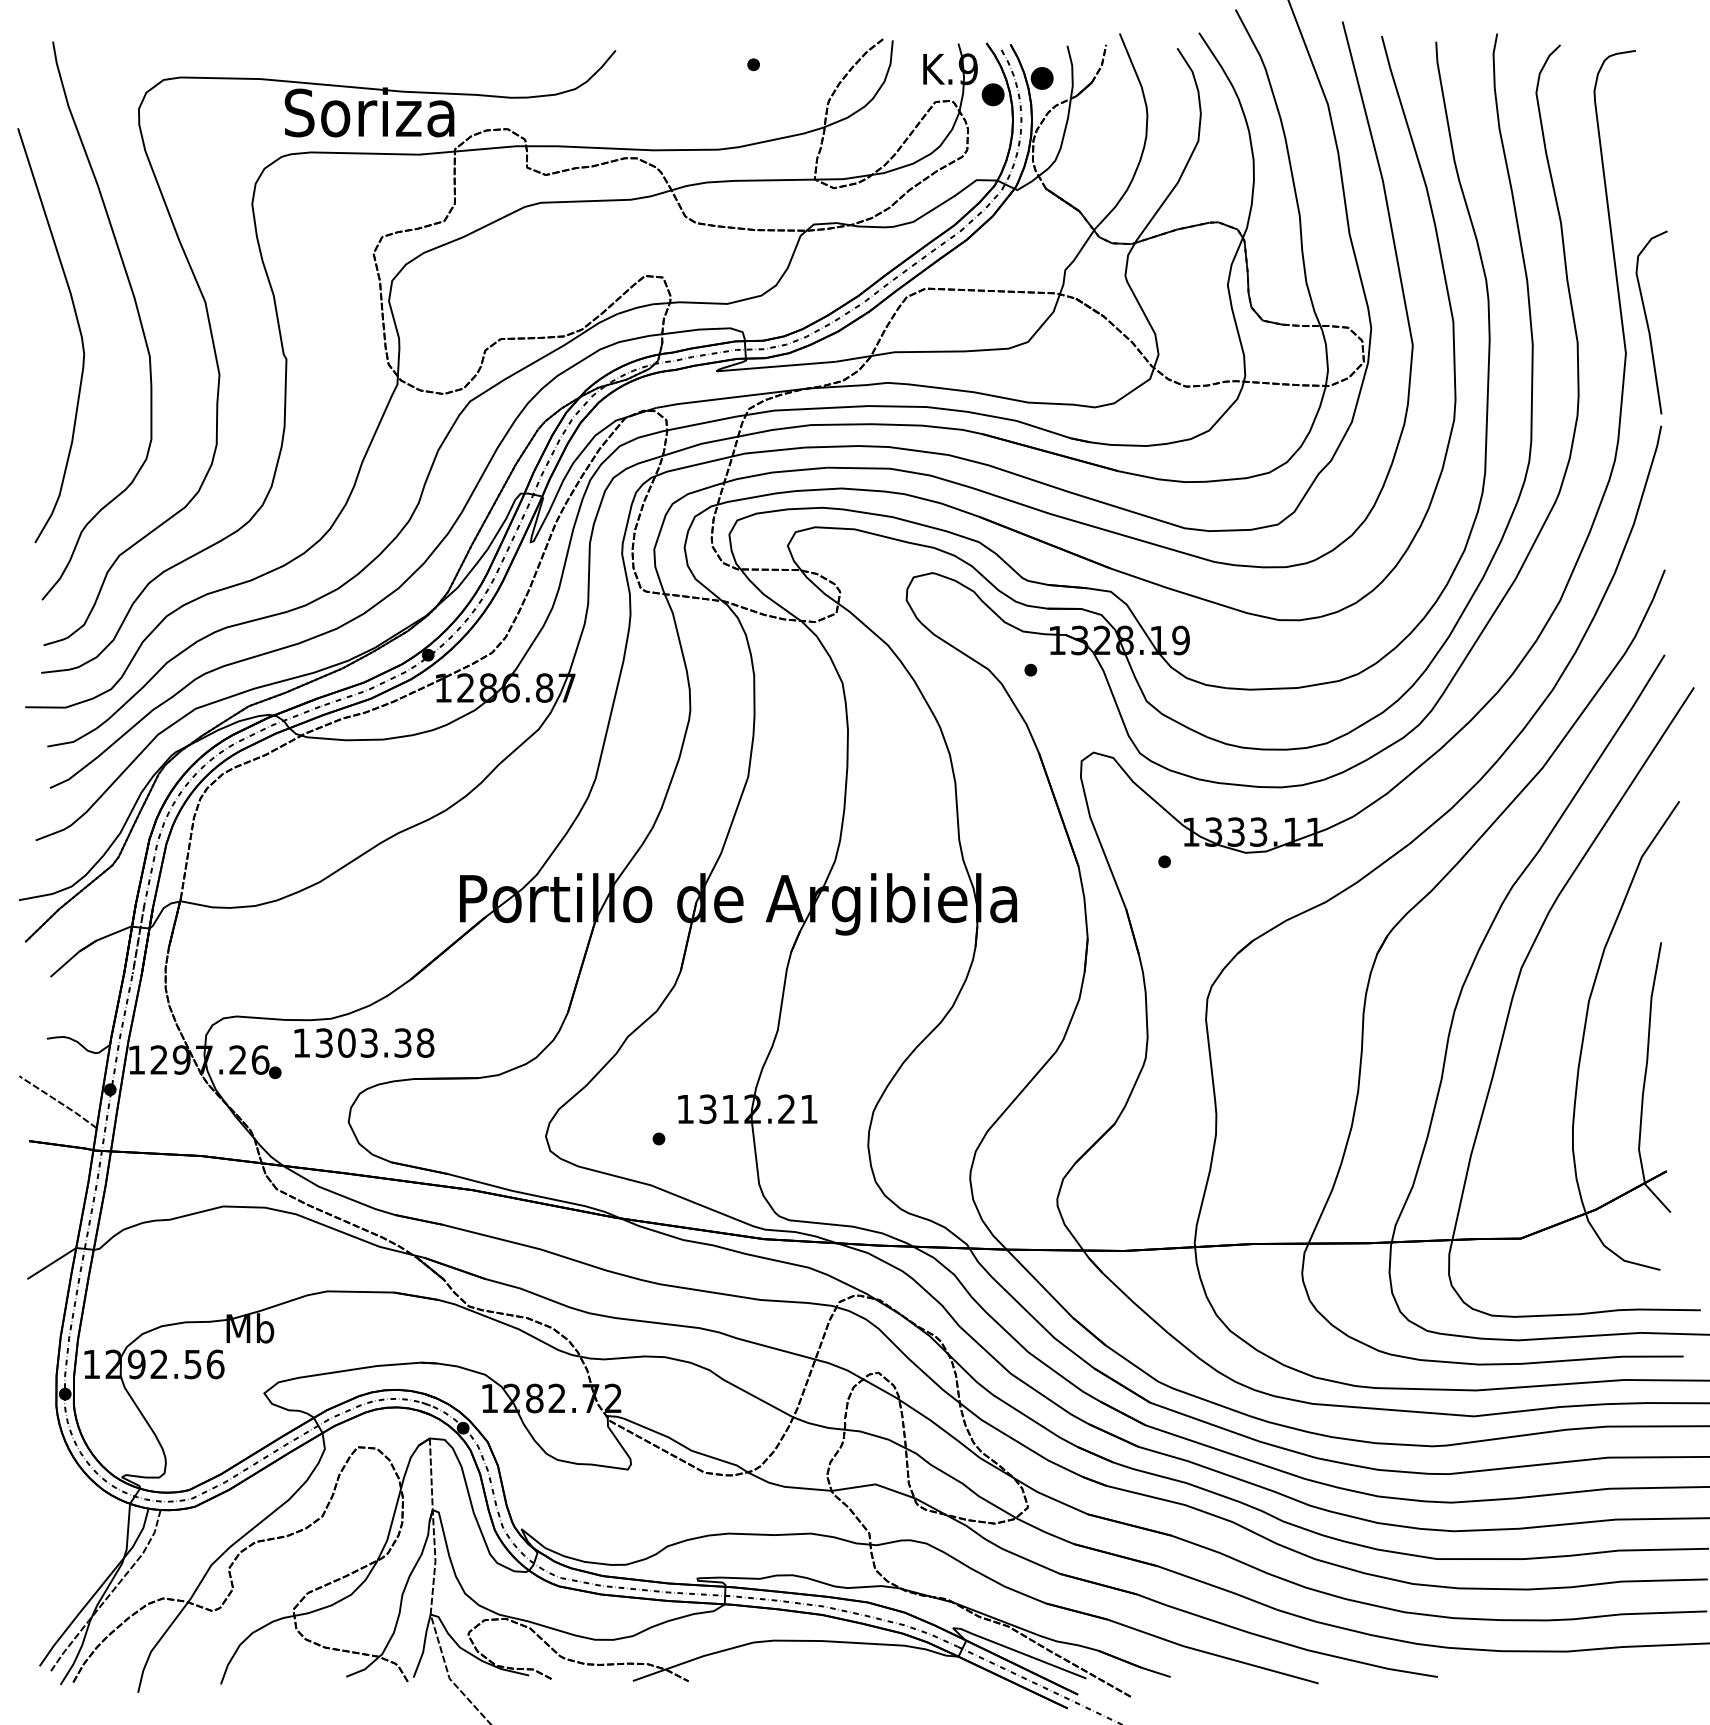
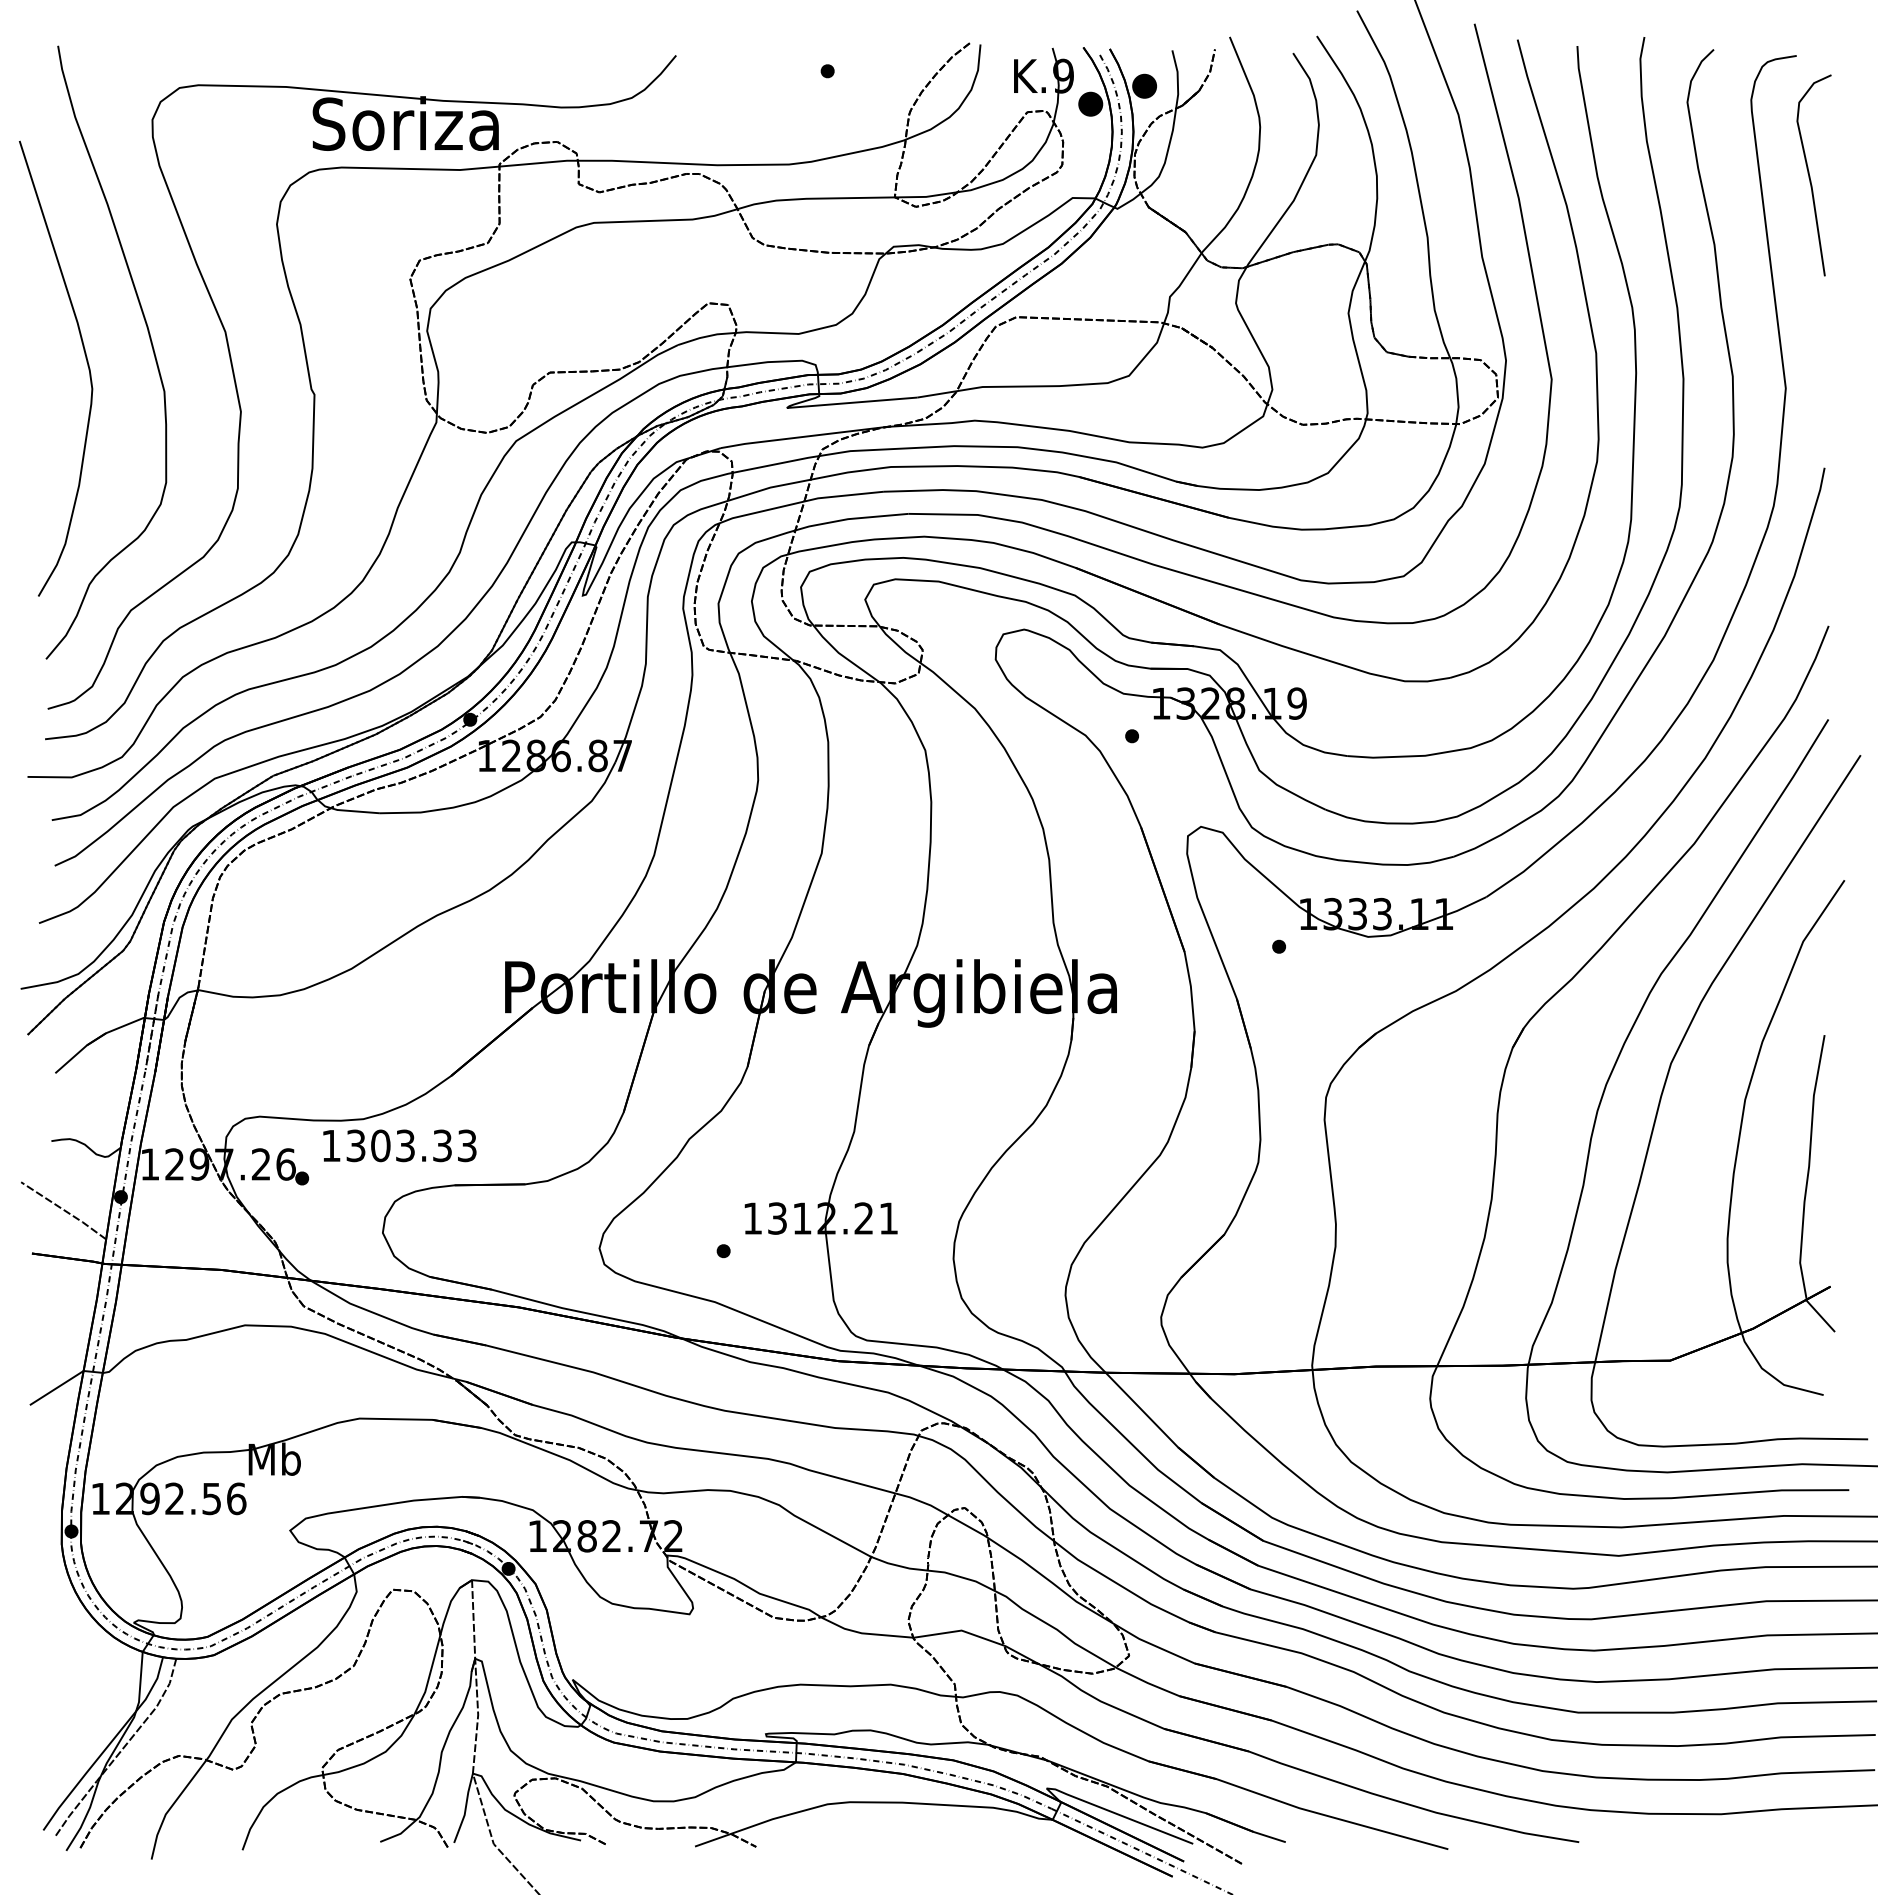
curve: (1648, 322) -> (1810, 175), moved
text: (424, 1042) -> (466, 1145), 1303.38 -> 1303.33

